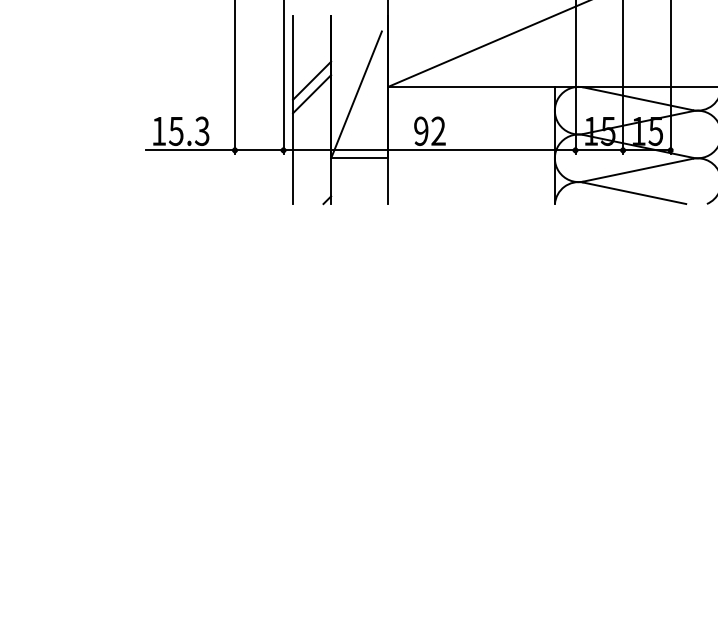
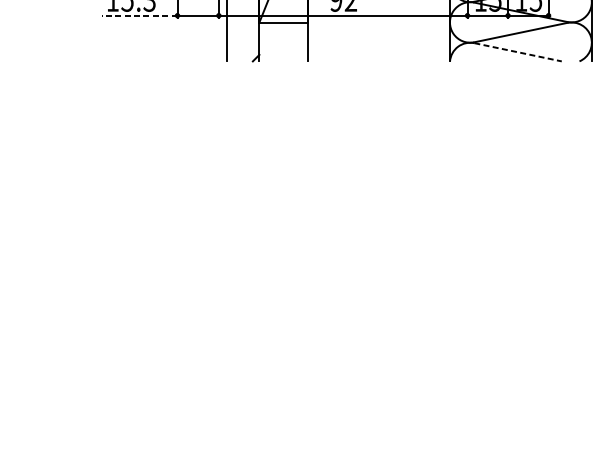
line: (190, 150) -> (139, 15), solid -> dashed
line: (635, 193) -> (518, 52), solid -> dashed

